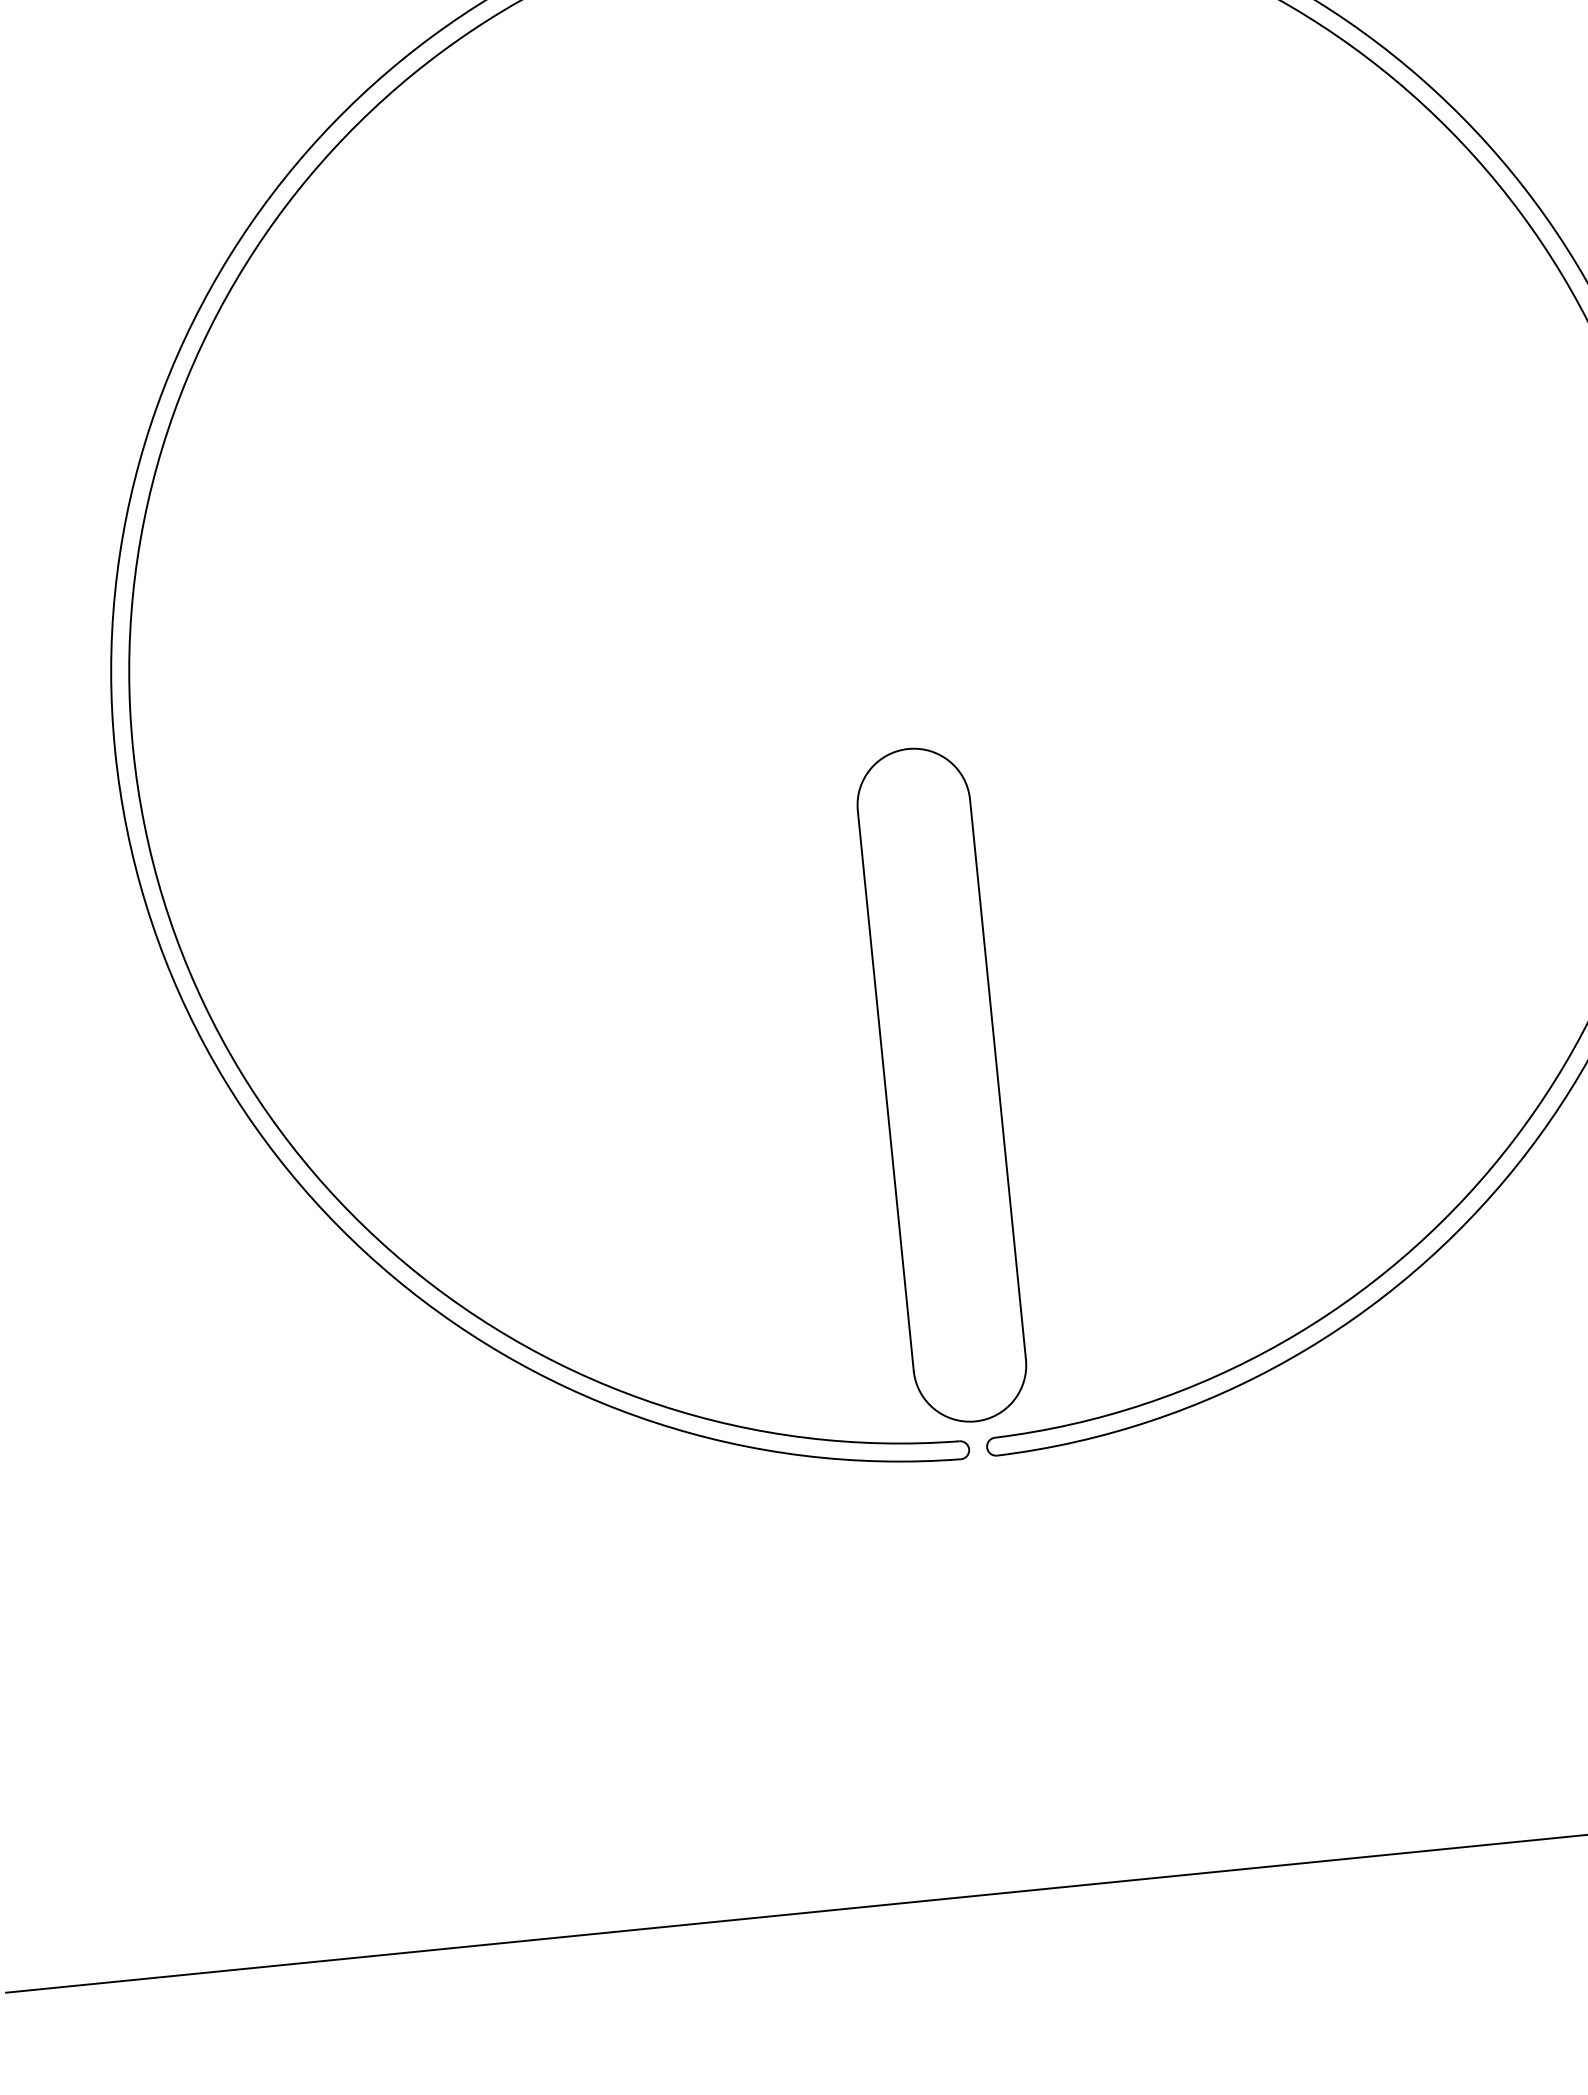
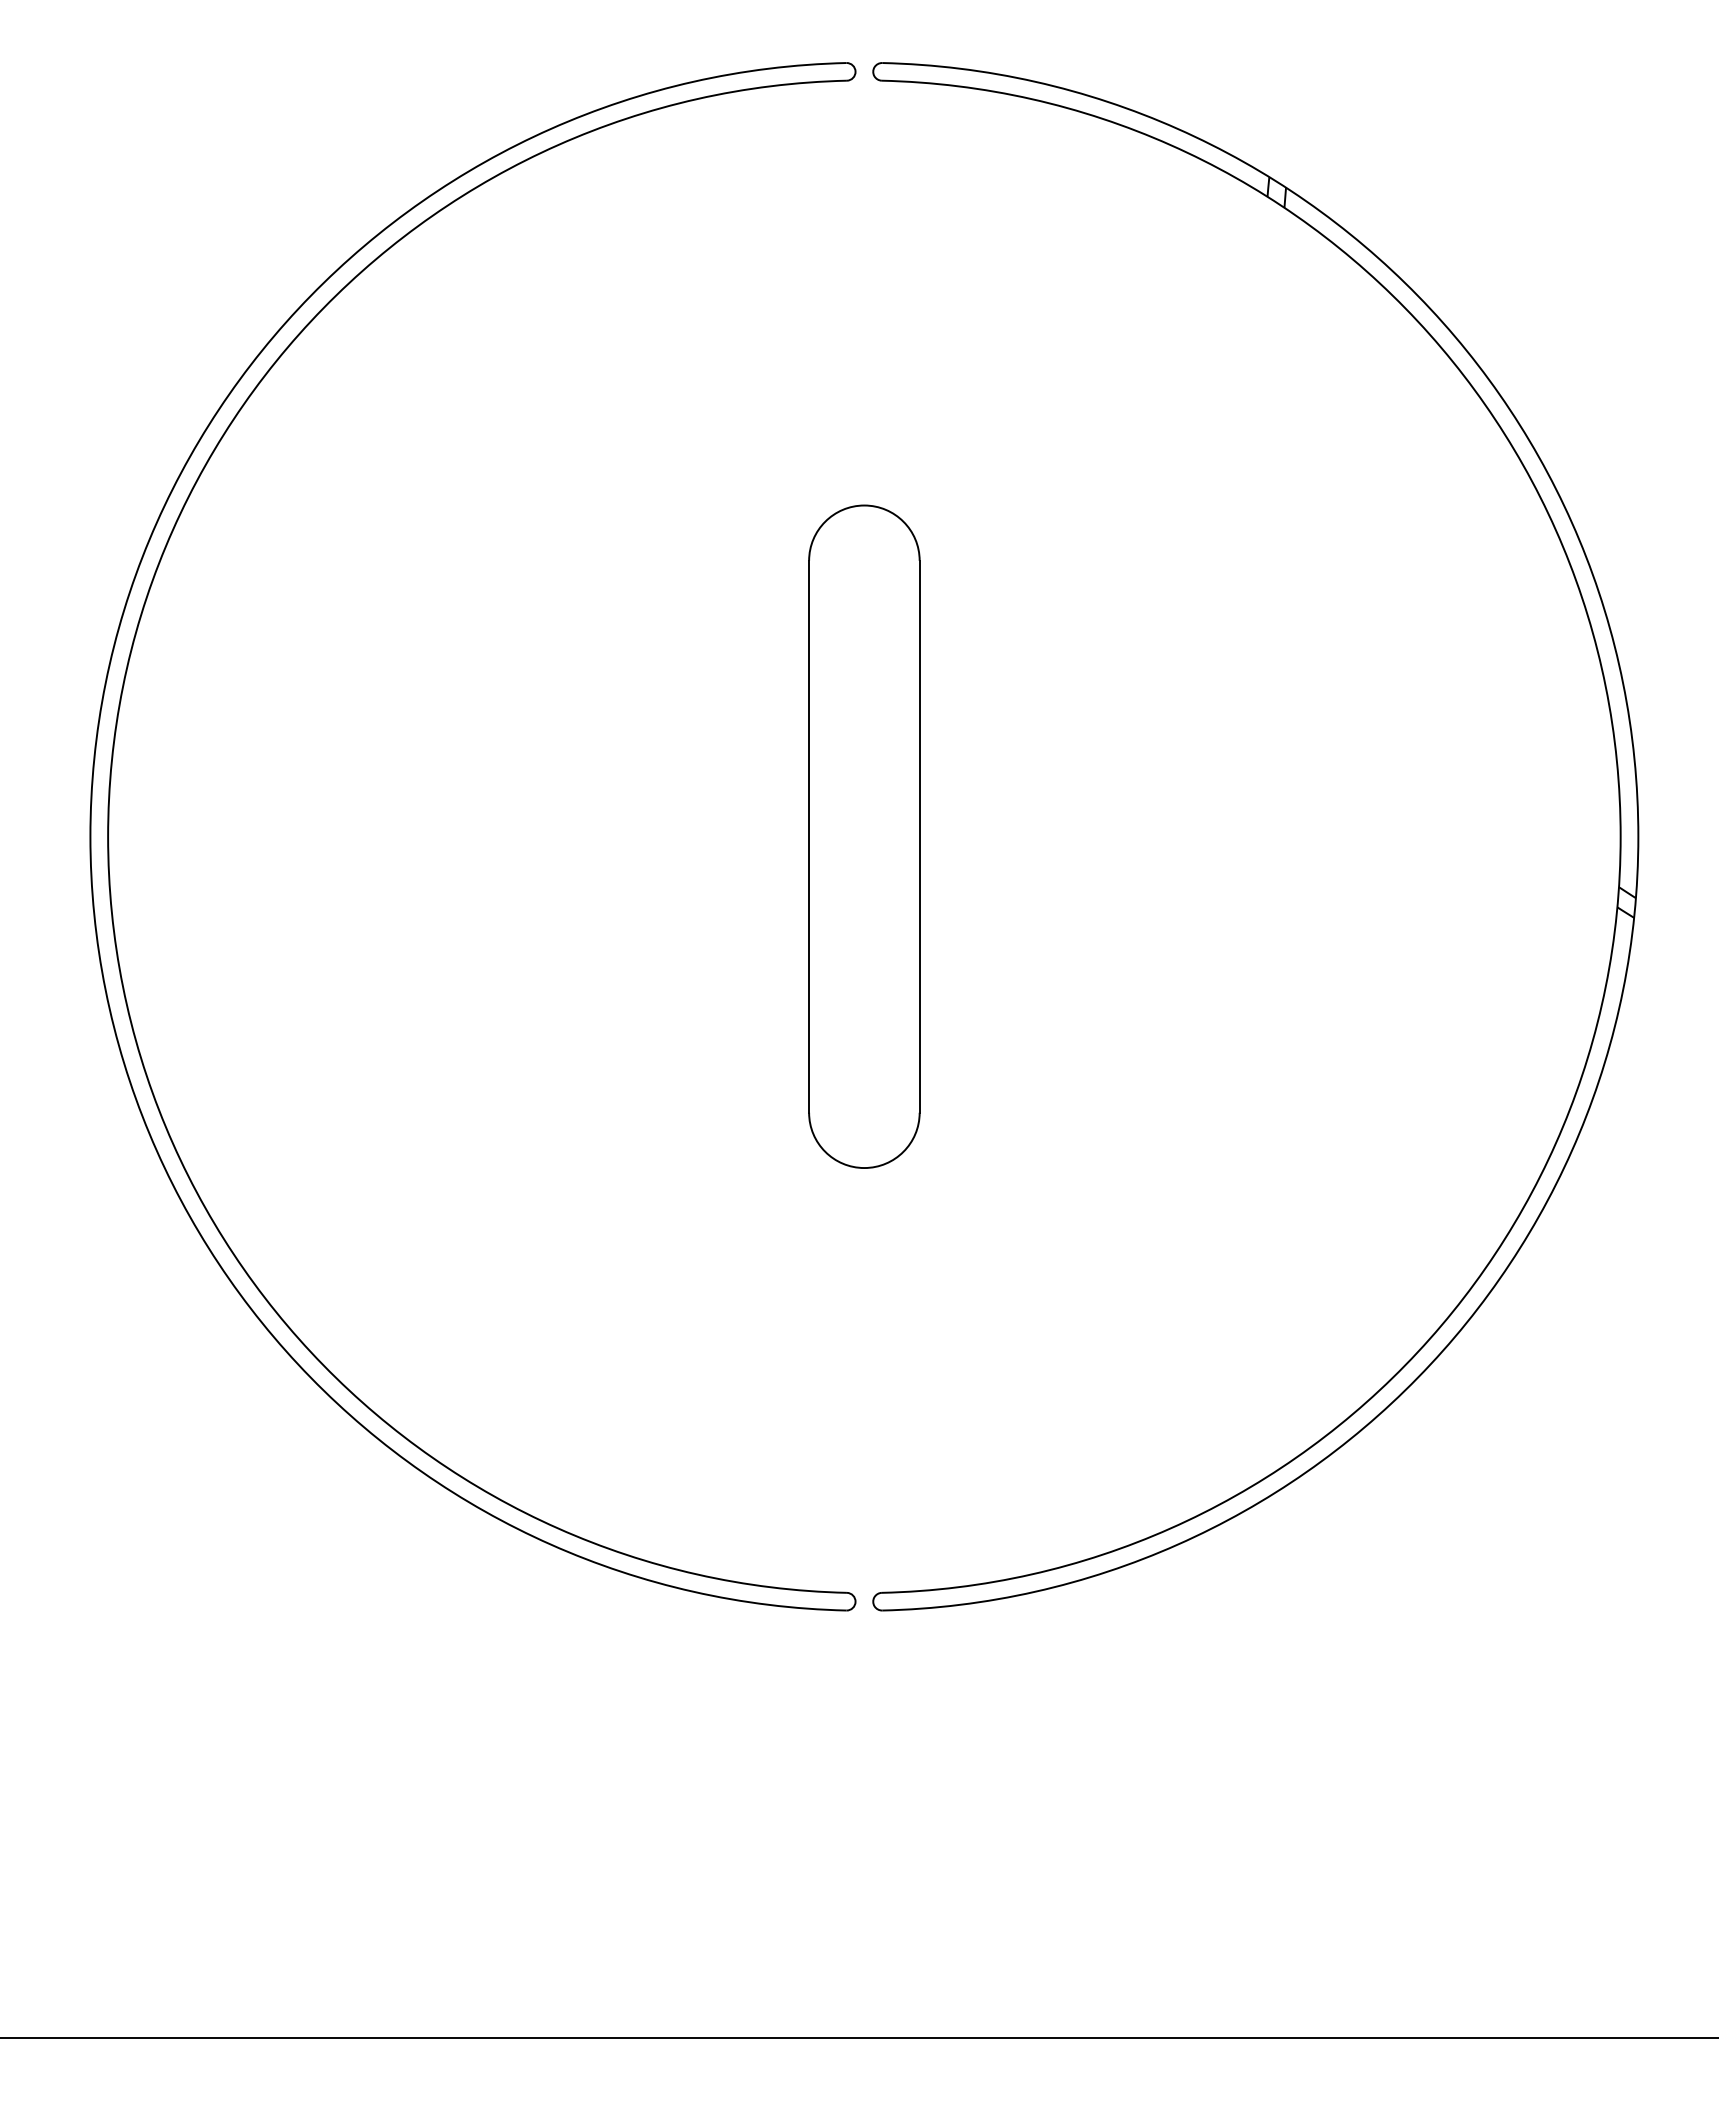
part: (941, 1084) -> (864, 836), moved

